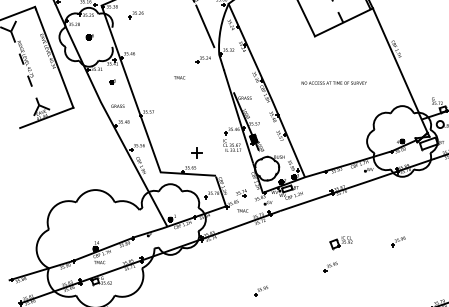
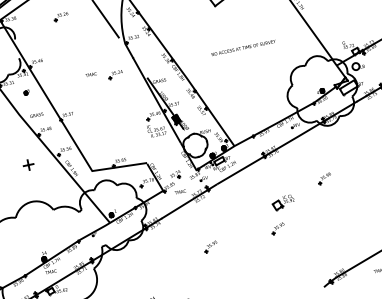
part: (135, 15) -> (60, 17), moved
part: (202, 59) -> (114, 74), moved
part: (196, 152) -> (28, 164), moved
part: (398, 241) -> (324, 178), moved
part: (261, 290) -> (211, 246), moved

